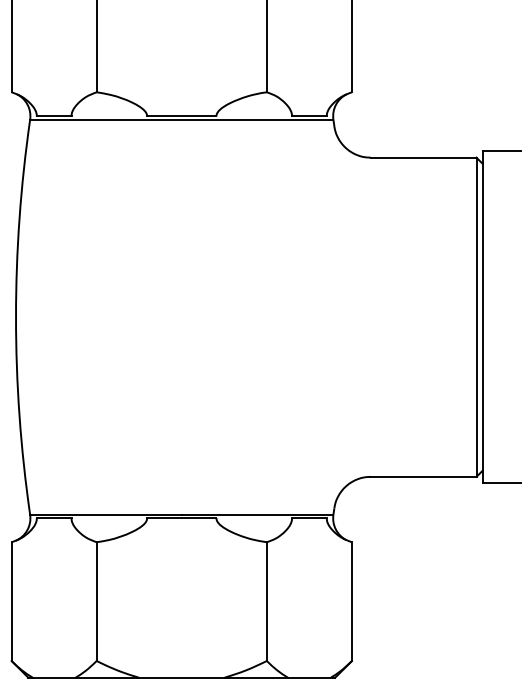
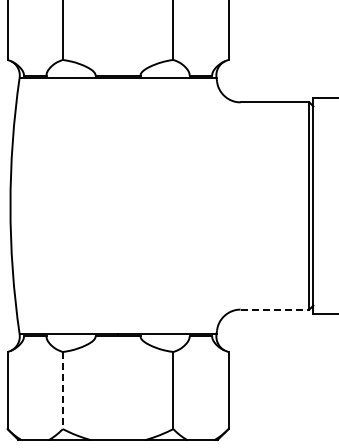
line: (424, 476) -> (275, 309), solid -> dashed
line: (96, 601) -> (62, 390), solid -> dashed

